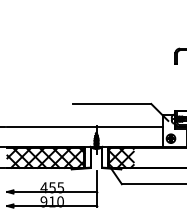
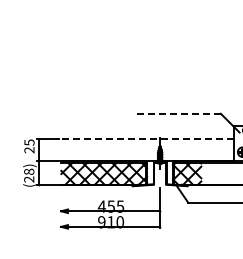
line: (111, 103) -> (176, 113), solid -> dashed
line: (85, 127) -> (147, 139), solid -> dashed

